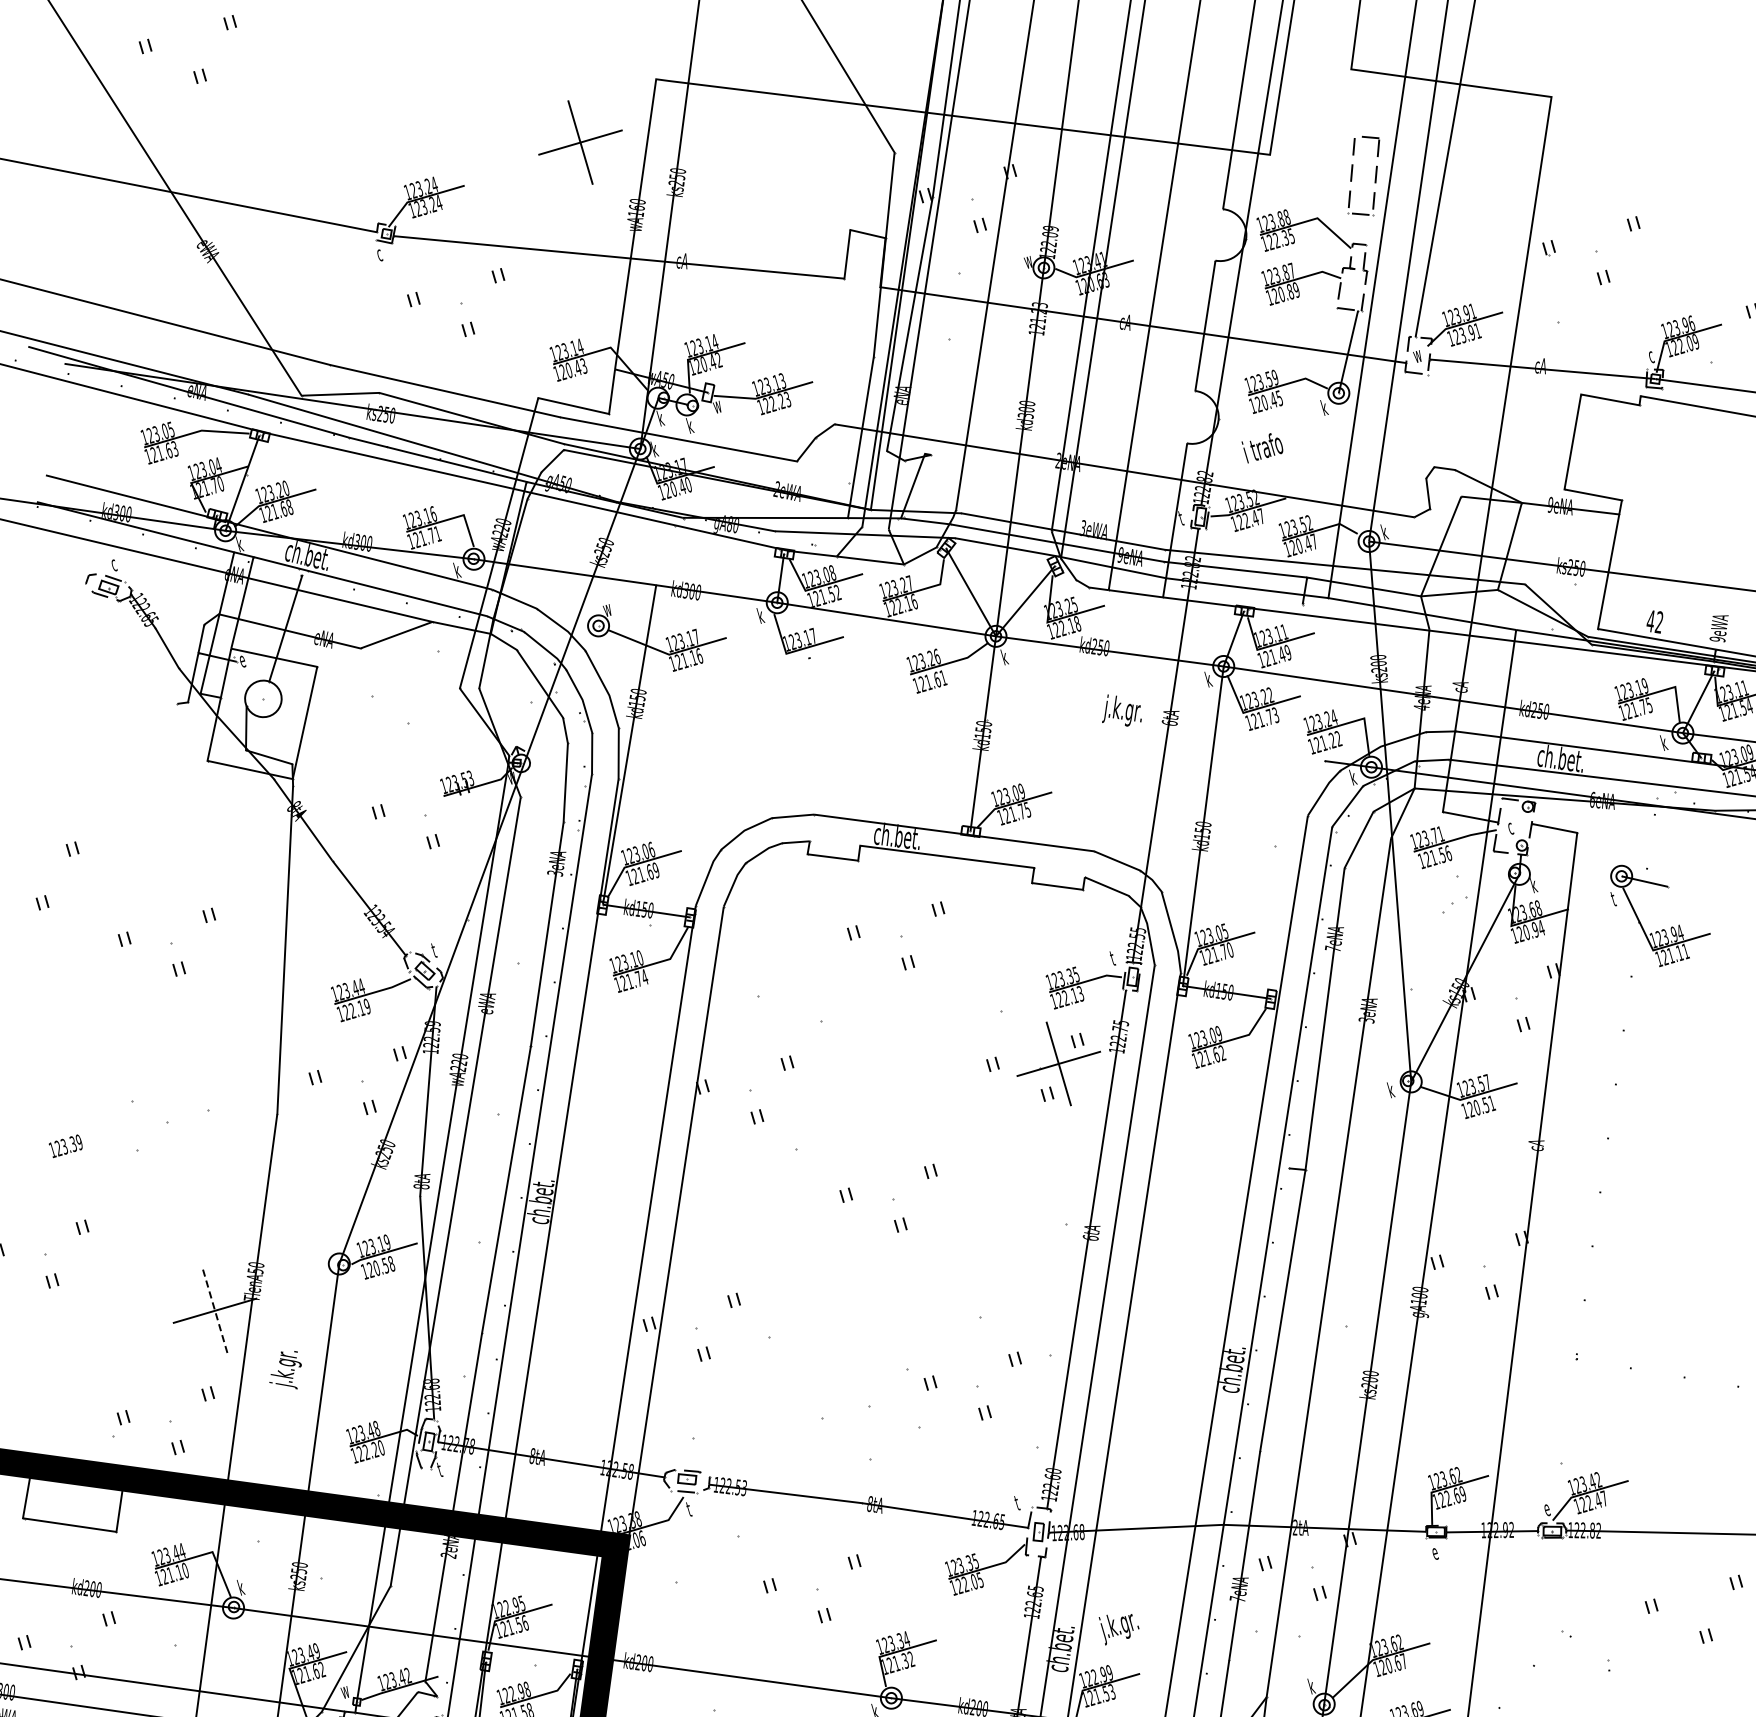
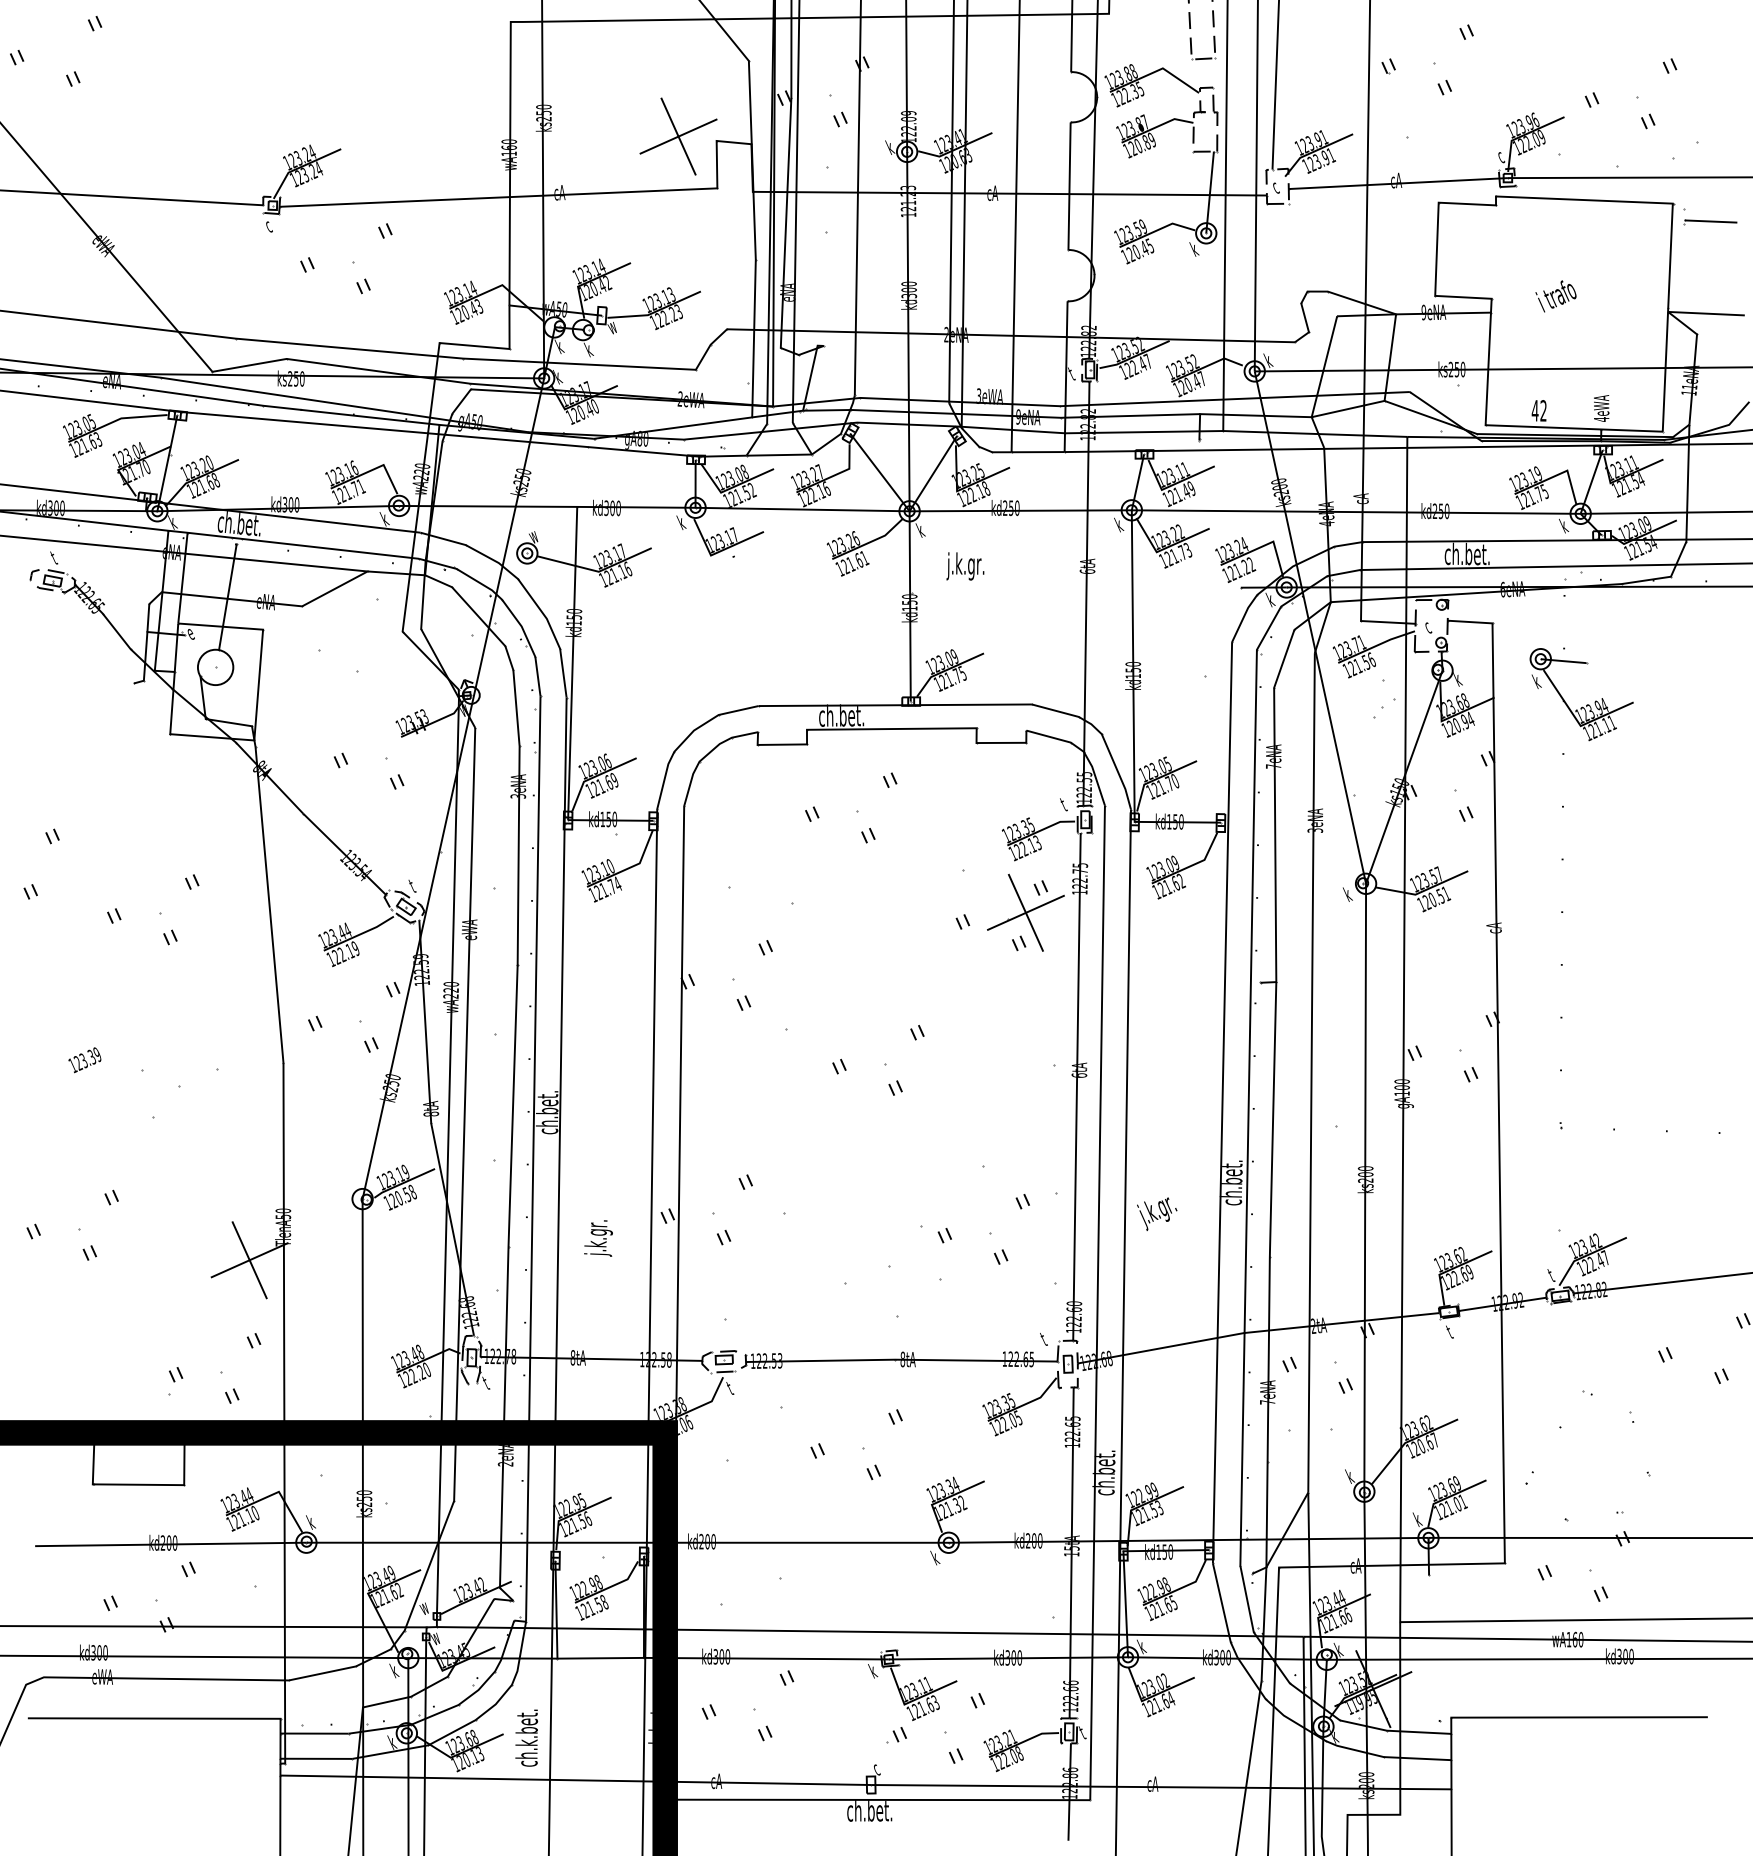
part: (580, 142) -> (678, 136), moved
text: (1027, 261) -> (890, 147), w -> k
text: (1417, 356) -> (1276, 187), w -> c
text: (1261, 448) -> (1555, 296), moved
text: (113, 563) -> (54, 557), c -> t
text: (1717, 639) -> (1601, 419), 9eWA -> 4eWA
text: (1123, 711) -> (965, 566), moved
text: (1614, 898) -> (1536, 681), t -> k
text: (65, 1146) -> (84, 1060), moved
line: (214, 1311) -> (249, 1260), dashed -> solid
text: (286, 1368) -> (598, 1238), moved
text: (1546, 1509) -> (1551, 1275), e -> t
text: (1434, 1552) -> (1450, 1331), e -> t
text: (1118, 1628) -> (1157, 1213), moved

